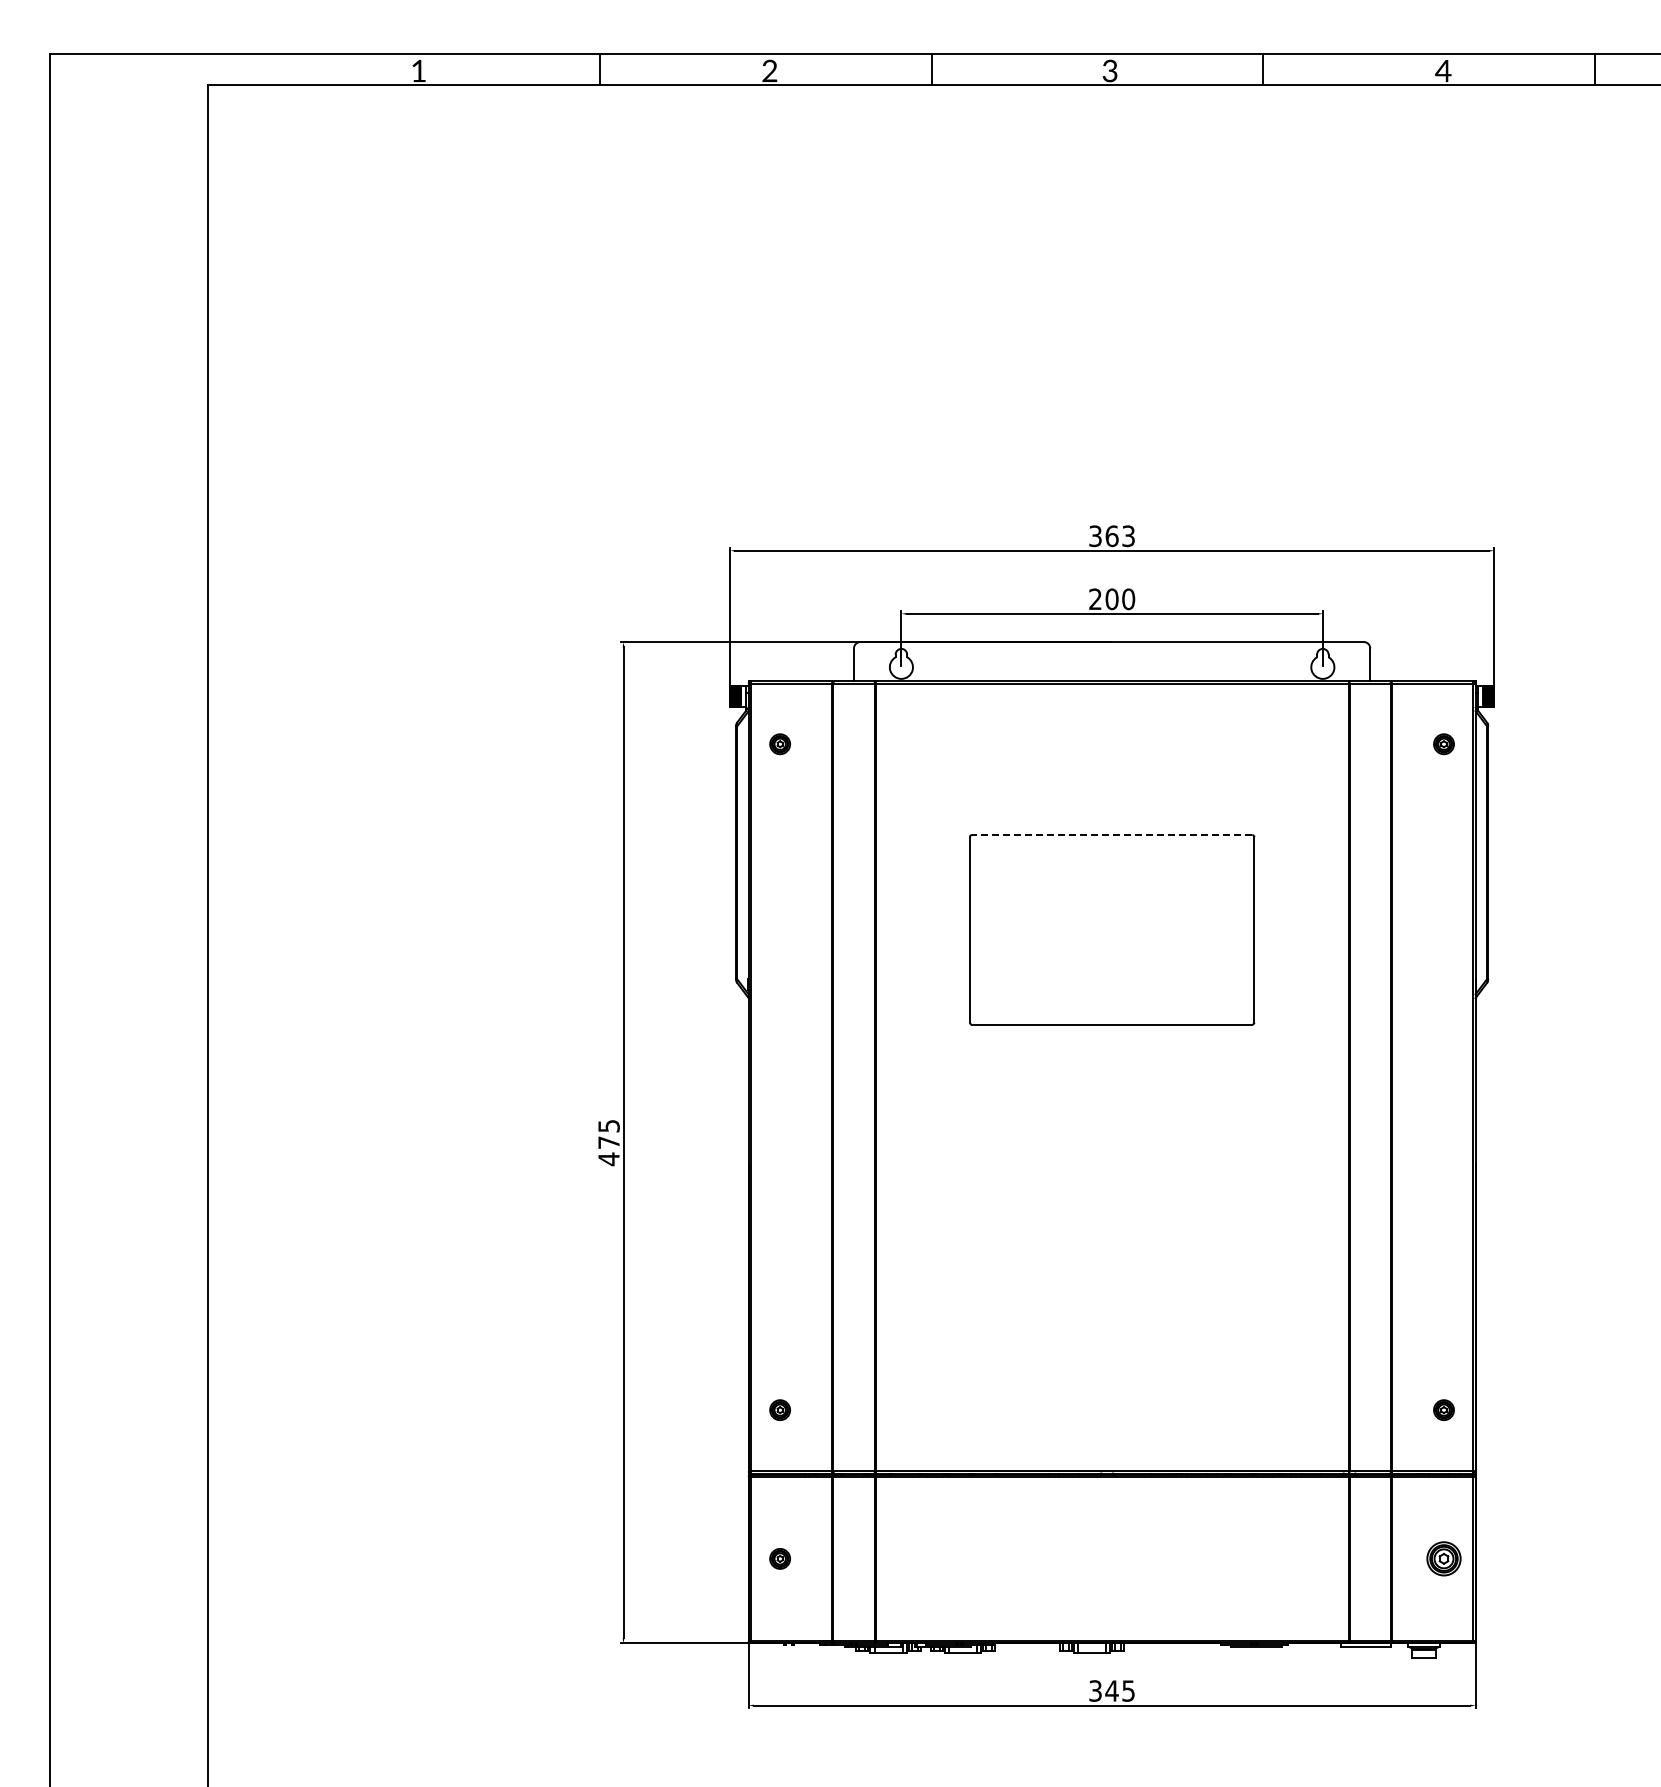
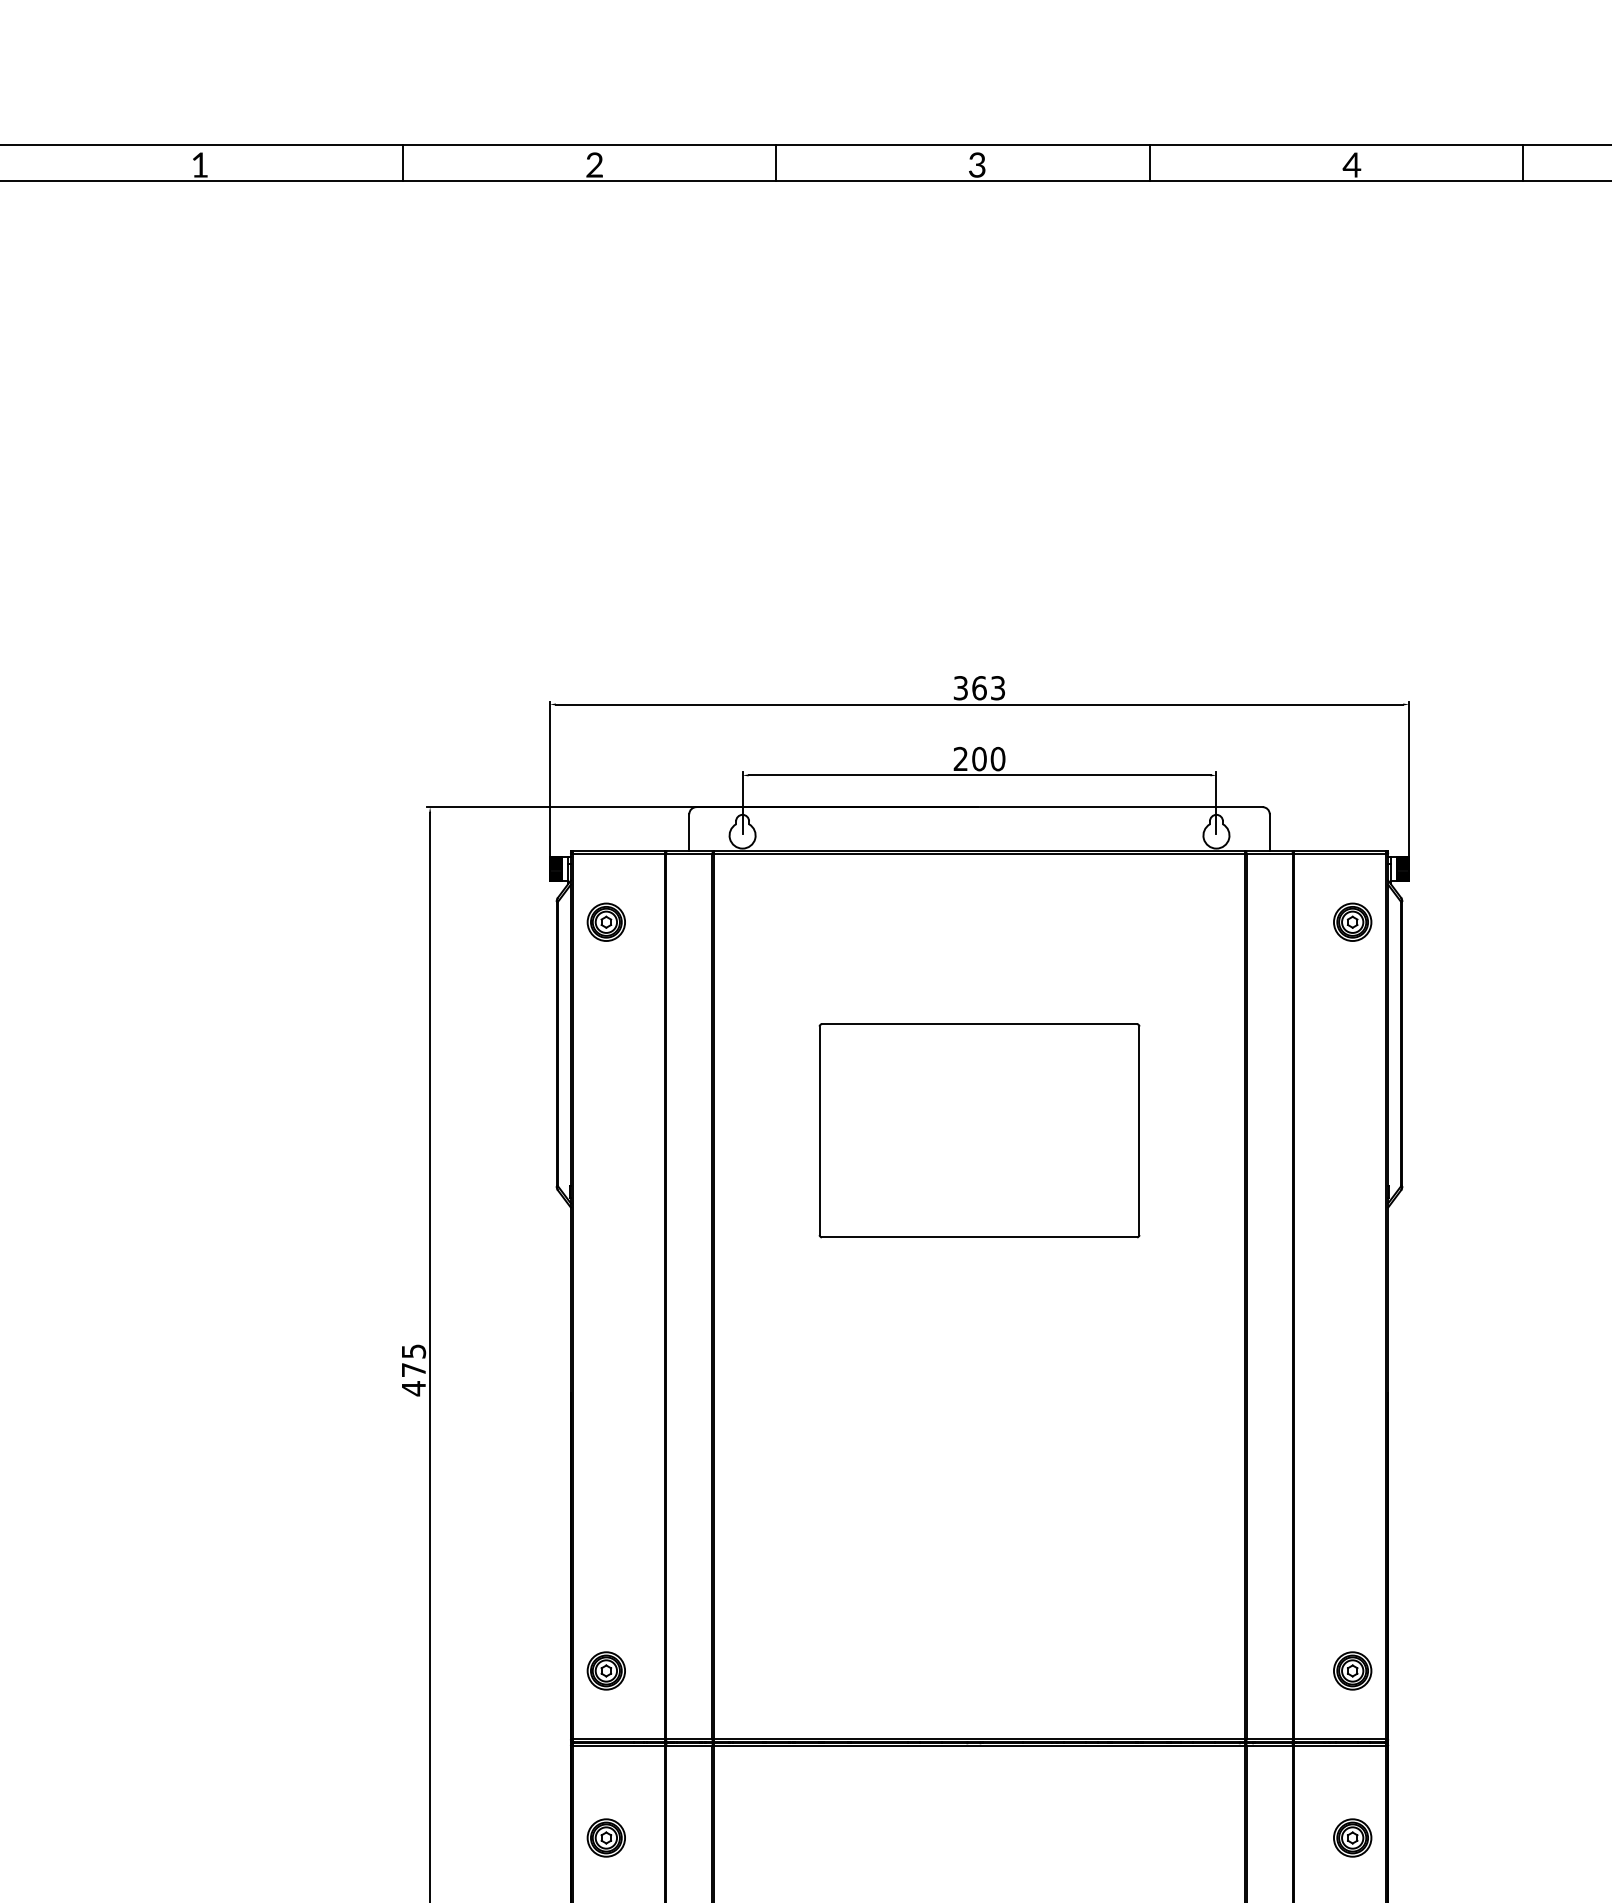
part: (779, 743) -> (605, 921), size x1.67
part: (1443, 743) -> (1352, 921), size x1.67
line: (1111, 835) -> (978, 1024), dashed -> solid
part: (779, 1409) -> (605, 1670), size x1.67
part: (1443, 1409) -> (1352, 1670), size x1.67
part: (779, 1558) -> (605, 1837), size x1.67

